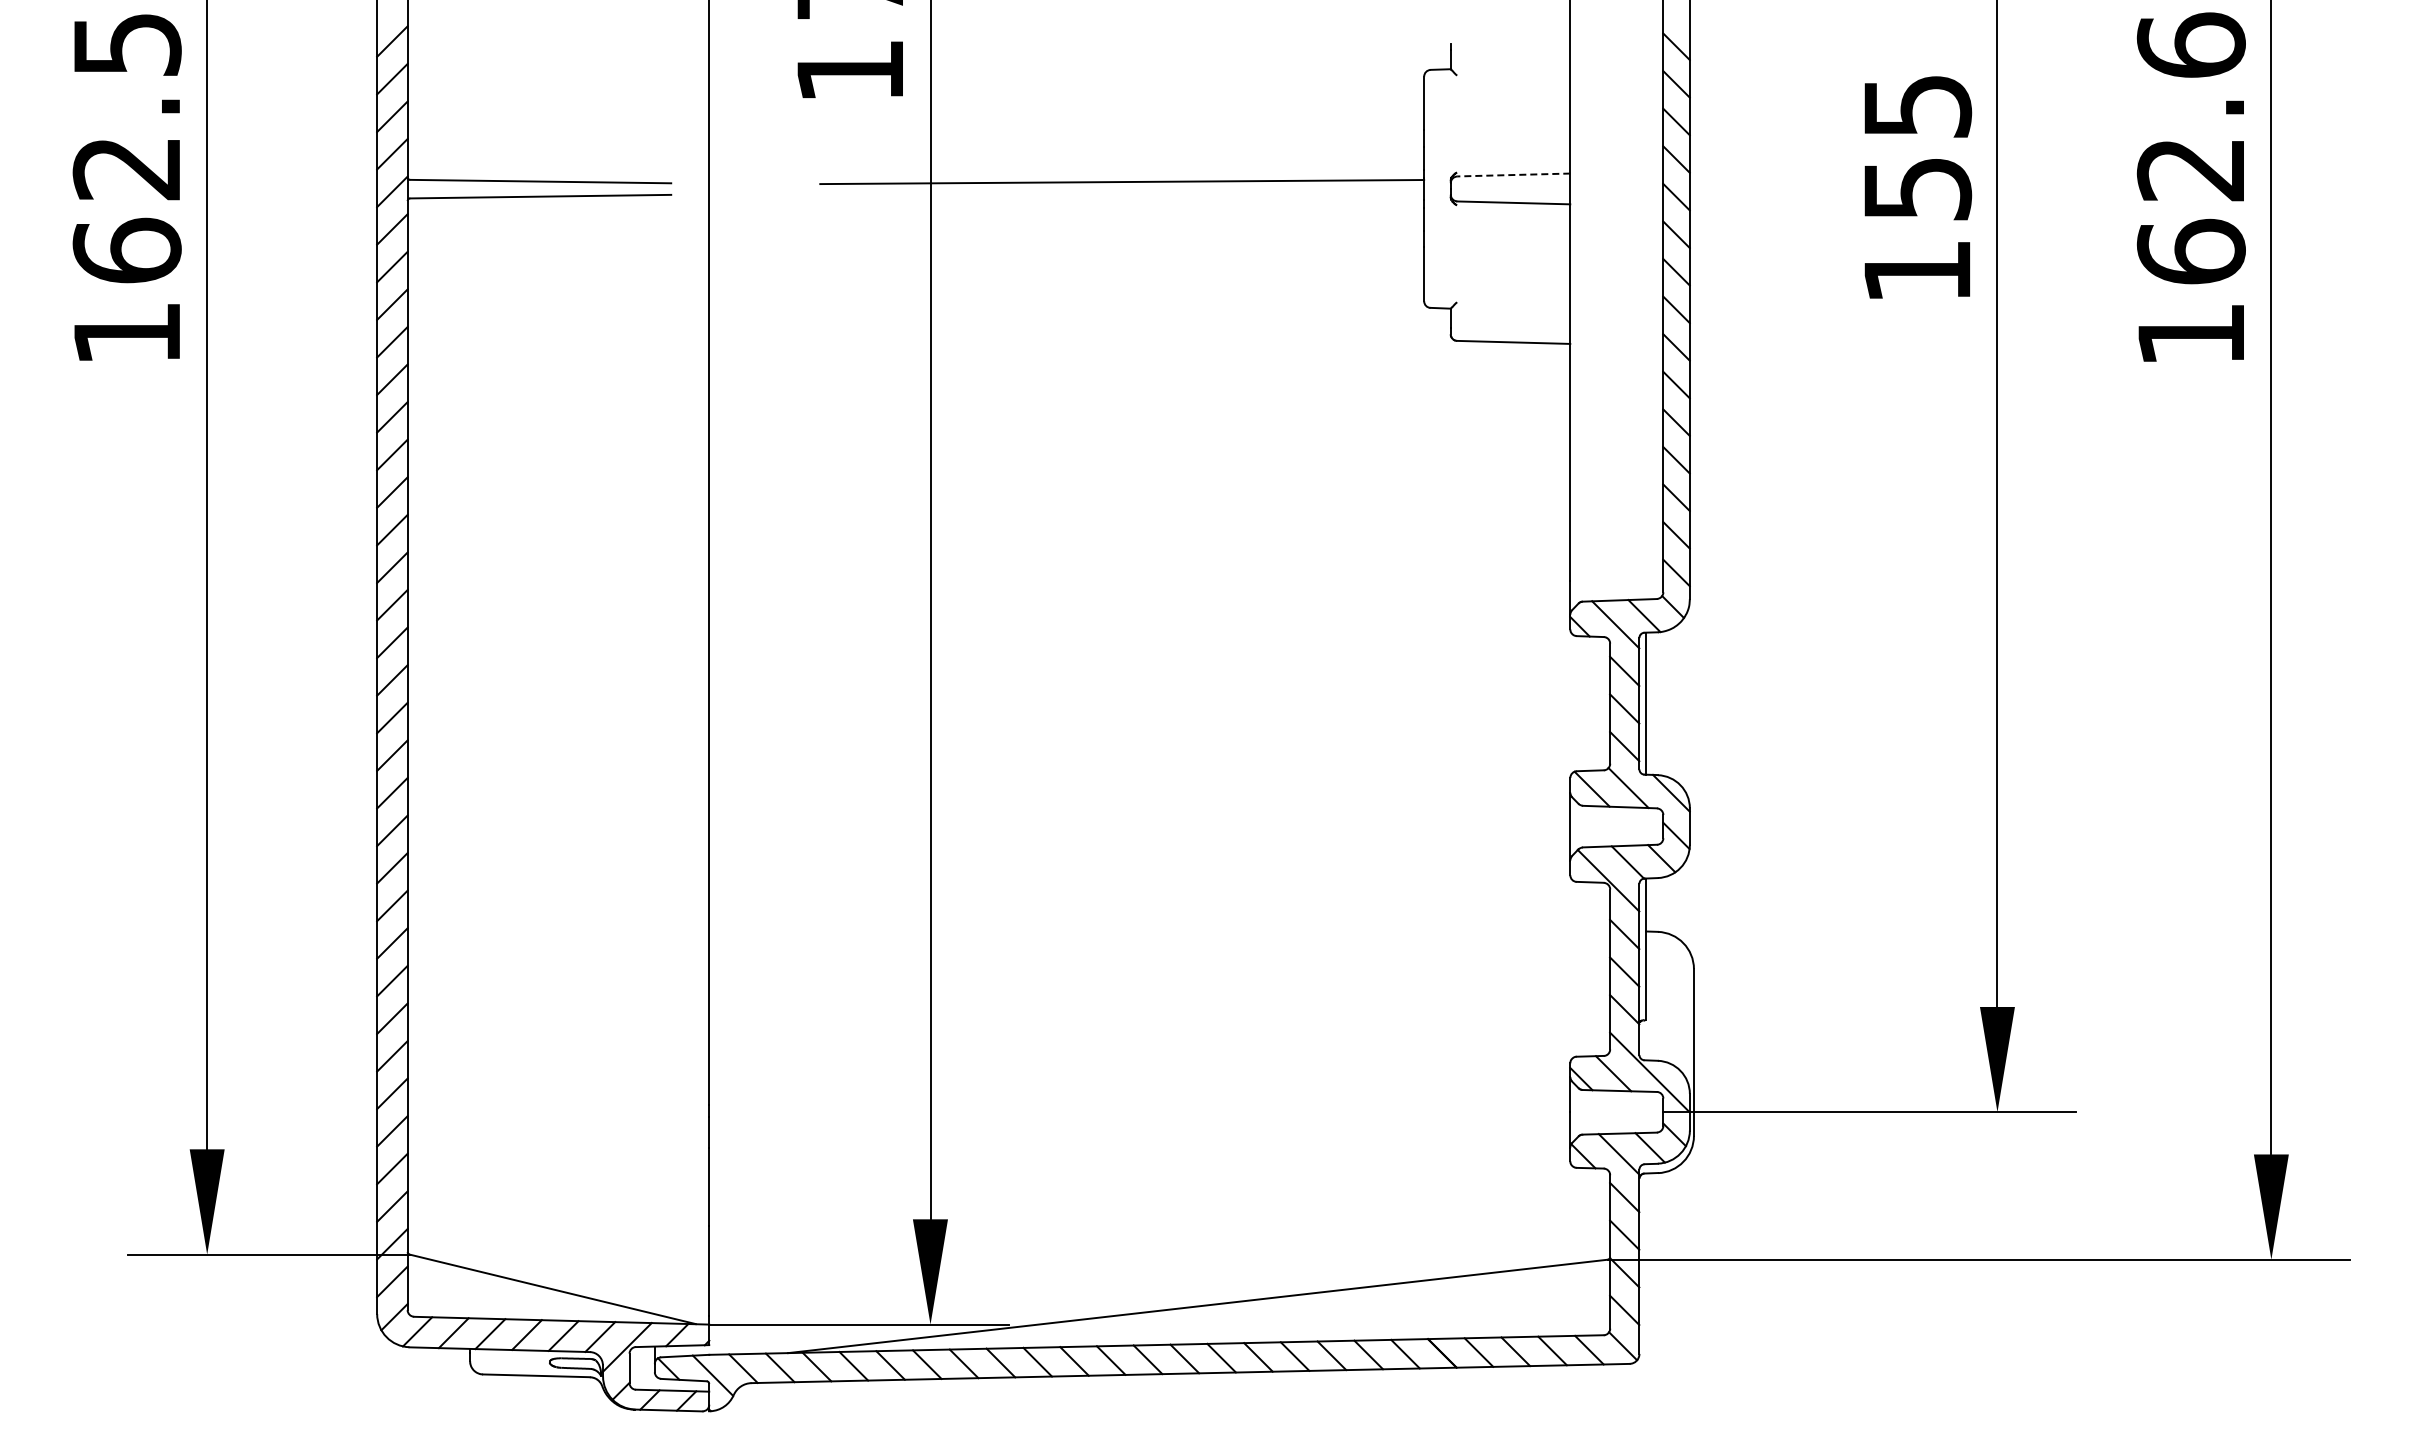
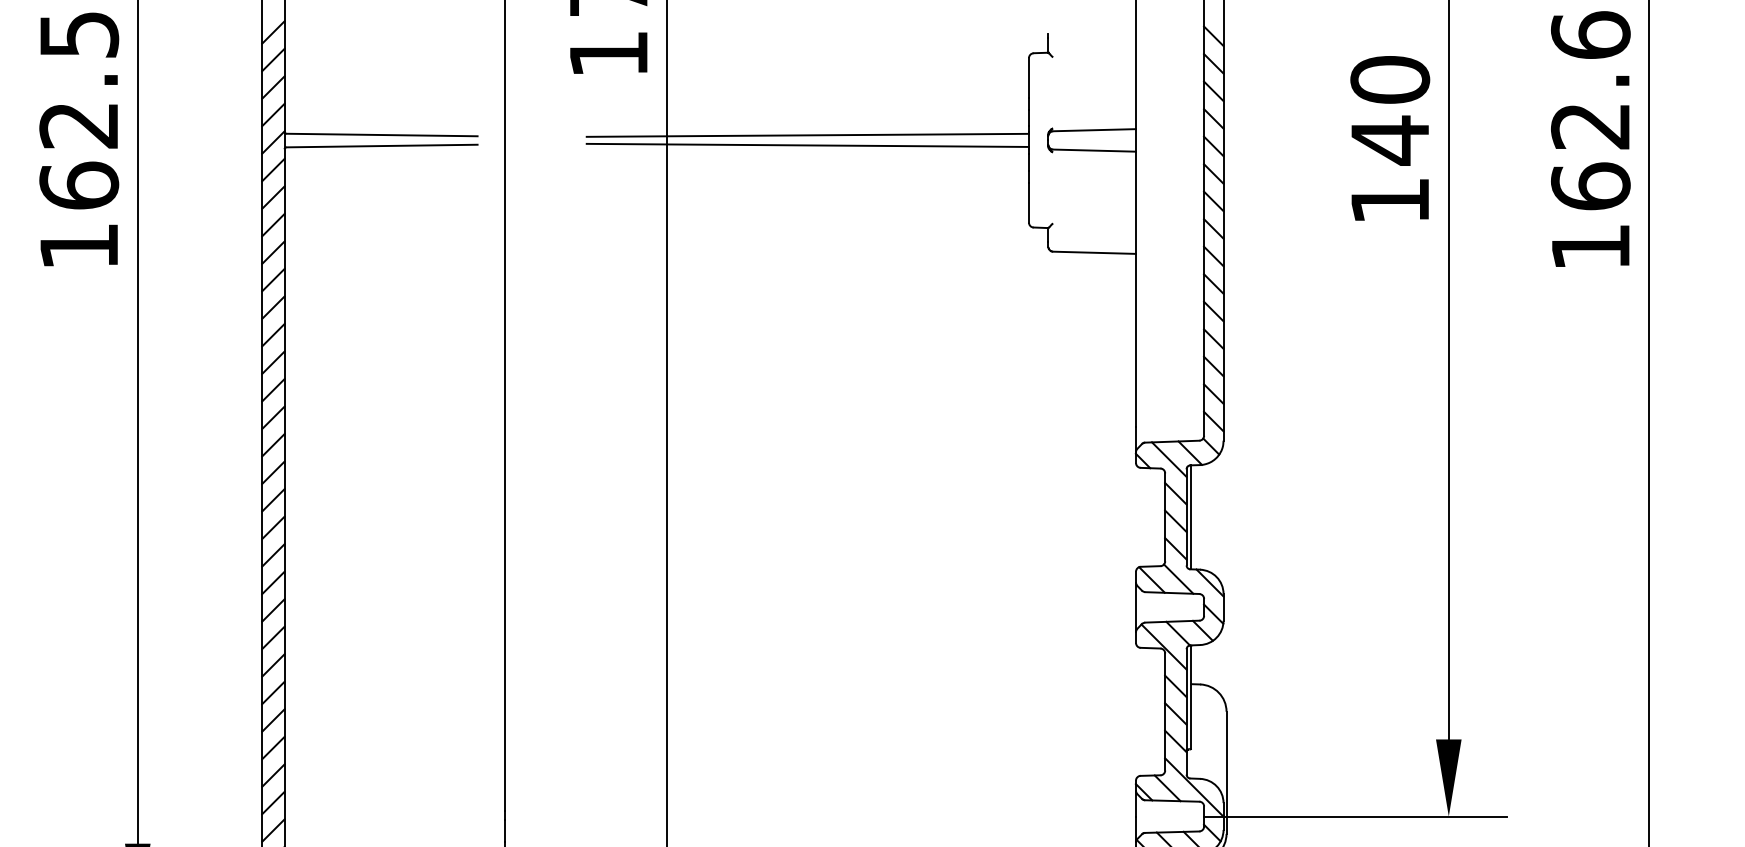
text: (1917, 148) -> (1390, 110), 155 -> 140
line: (1513, 175) -> (1094, 130), dashed -> solid
line: (1122, 195) -> (808, 145), added

